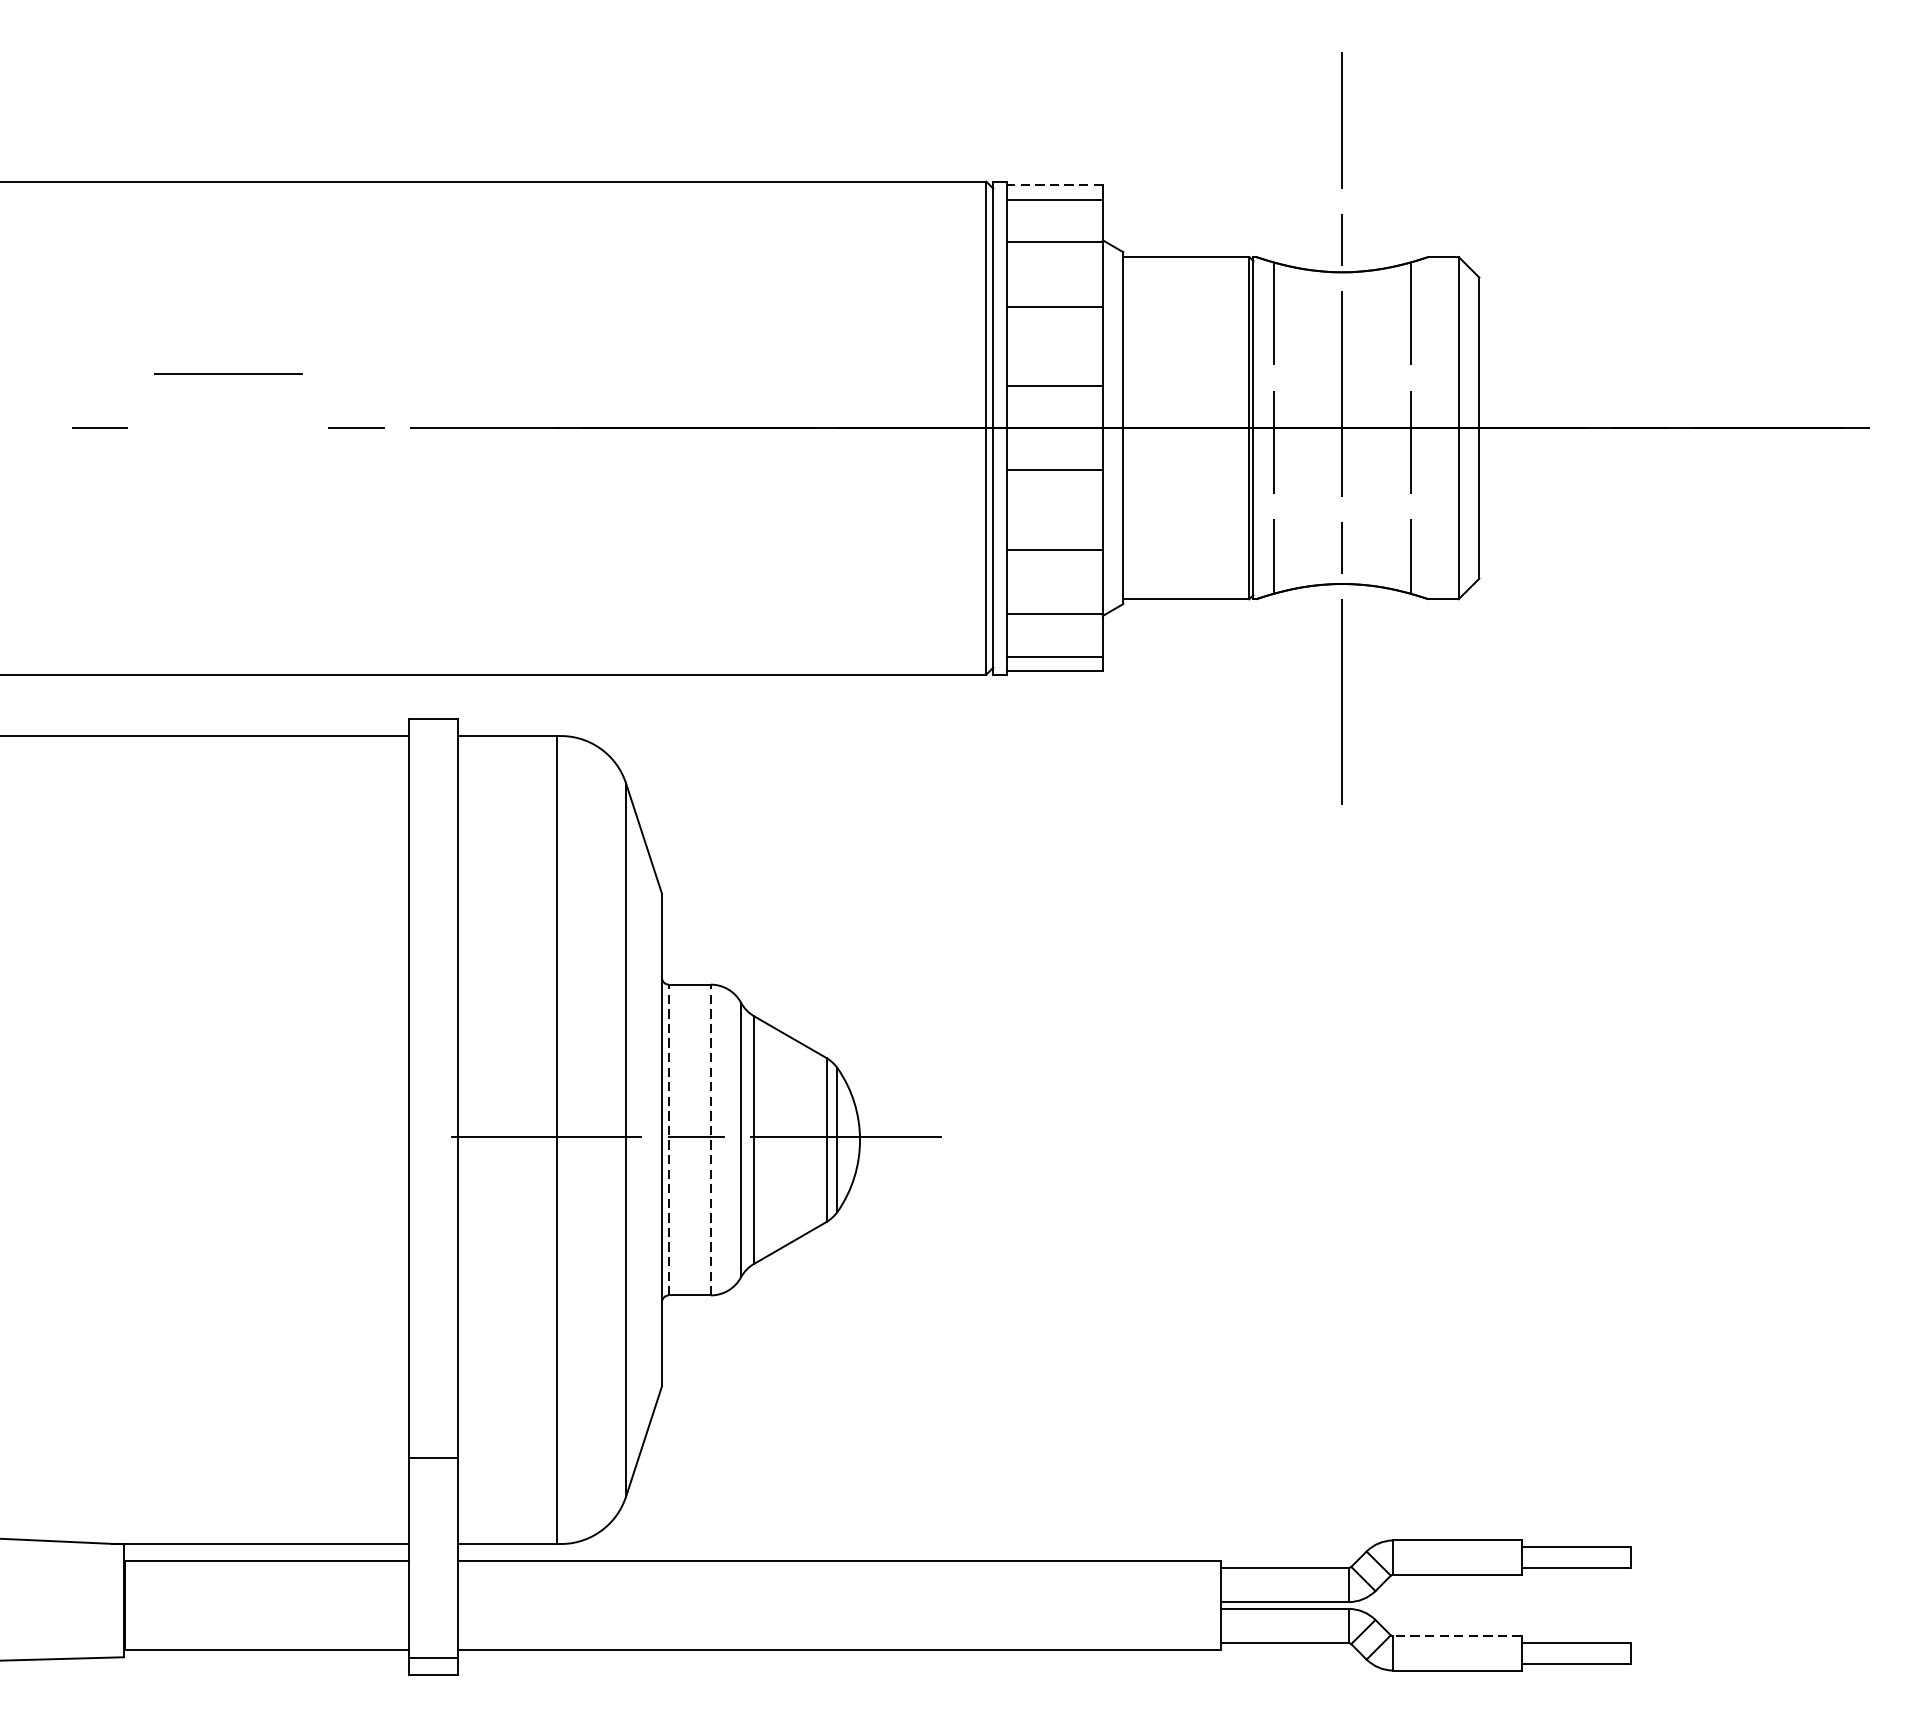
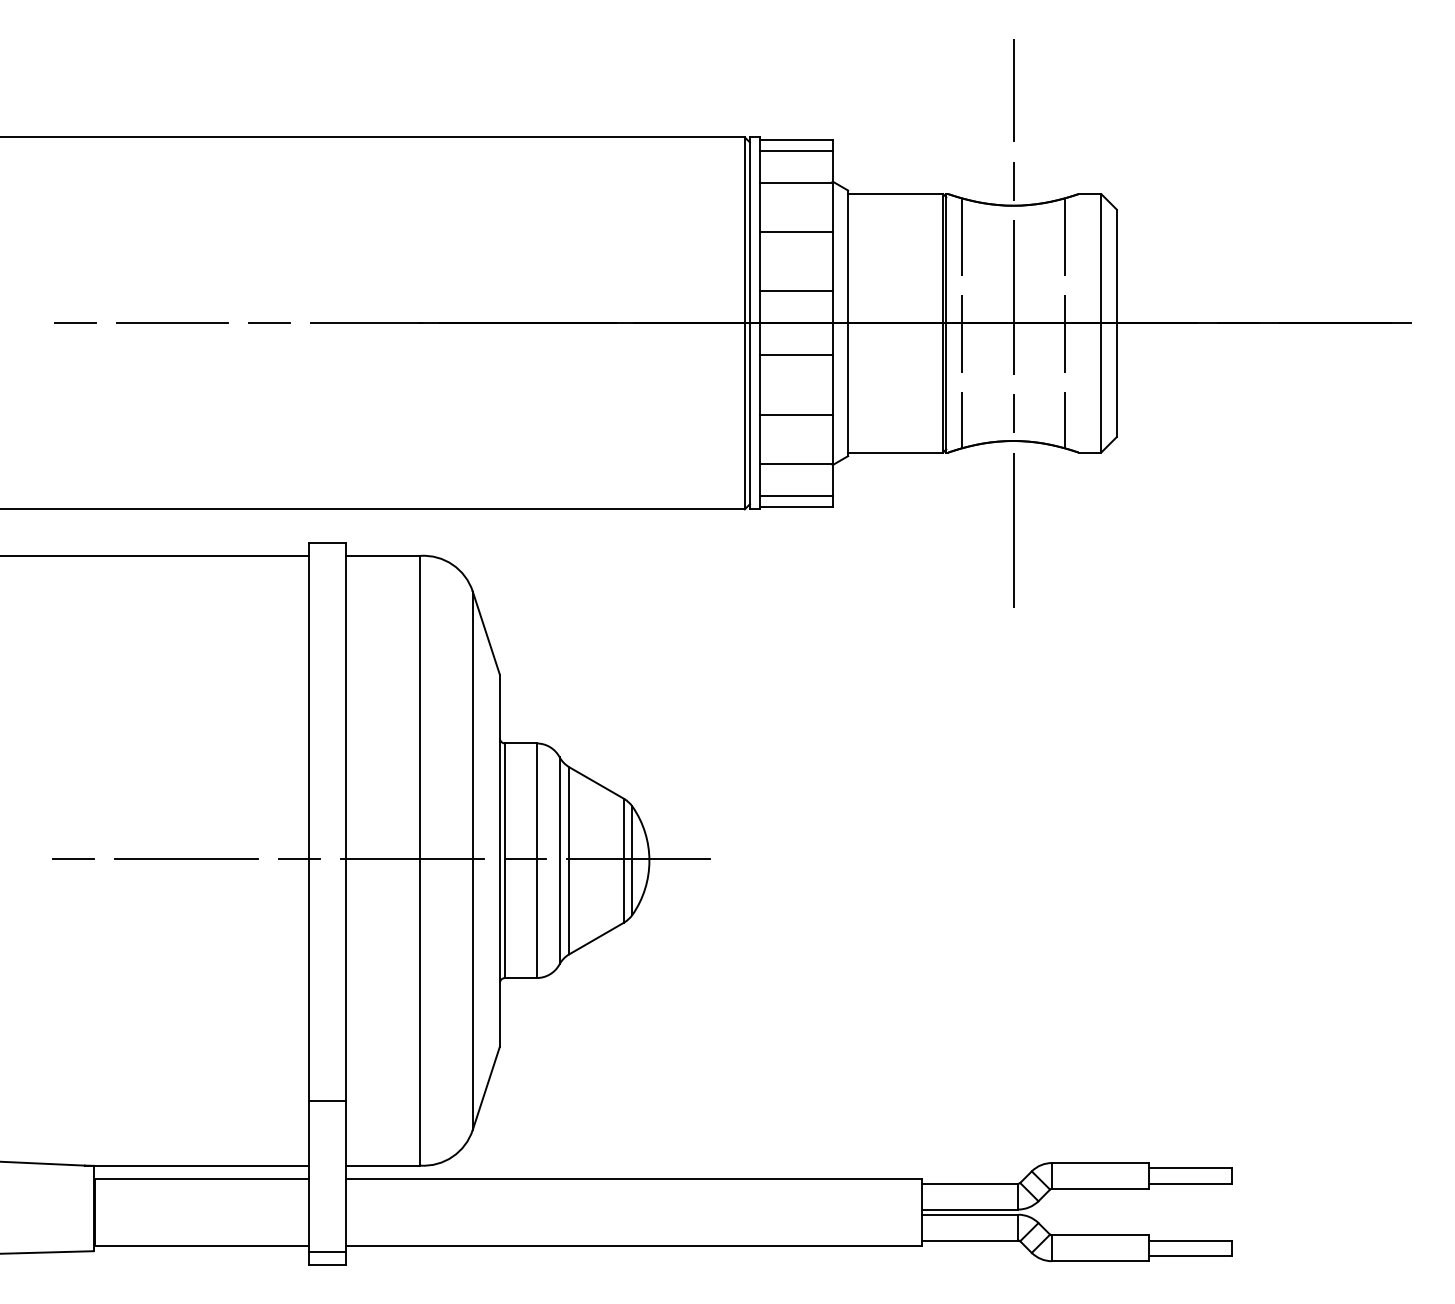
line: (1053, 184) -> (795, 139), dashed -> solid
line: (228, 372) -> (172, 322), moved
line: (97, 1137) -> (73, 858), added
line: (246, 1137) -> (186, 858), added
line: (396, 1137) -> (299, 858), added
line: (669, 1139) -> (505, 860), dashed -> solid
line: (710, 1139) -> (536, 860), dashed -> solid
line: (1456, 1636) -> (1099, 1235), dashed -> solid

